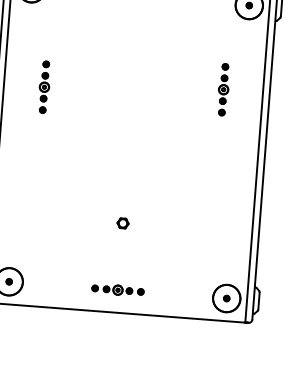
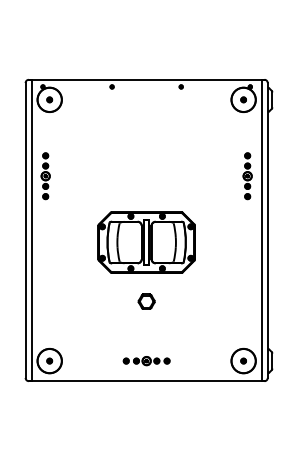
part: (44, 87) -> (45, 176), moved
part: (223, 90) -> (247, 176), moved
part: (128, 157) -> (146, 242), added
part: (122, 223) -> (146, 301), size x1.67

